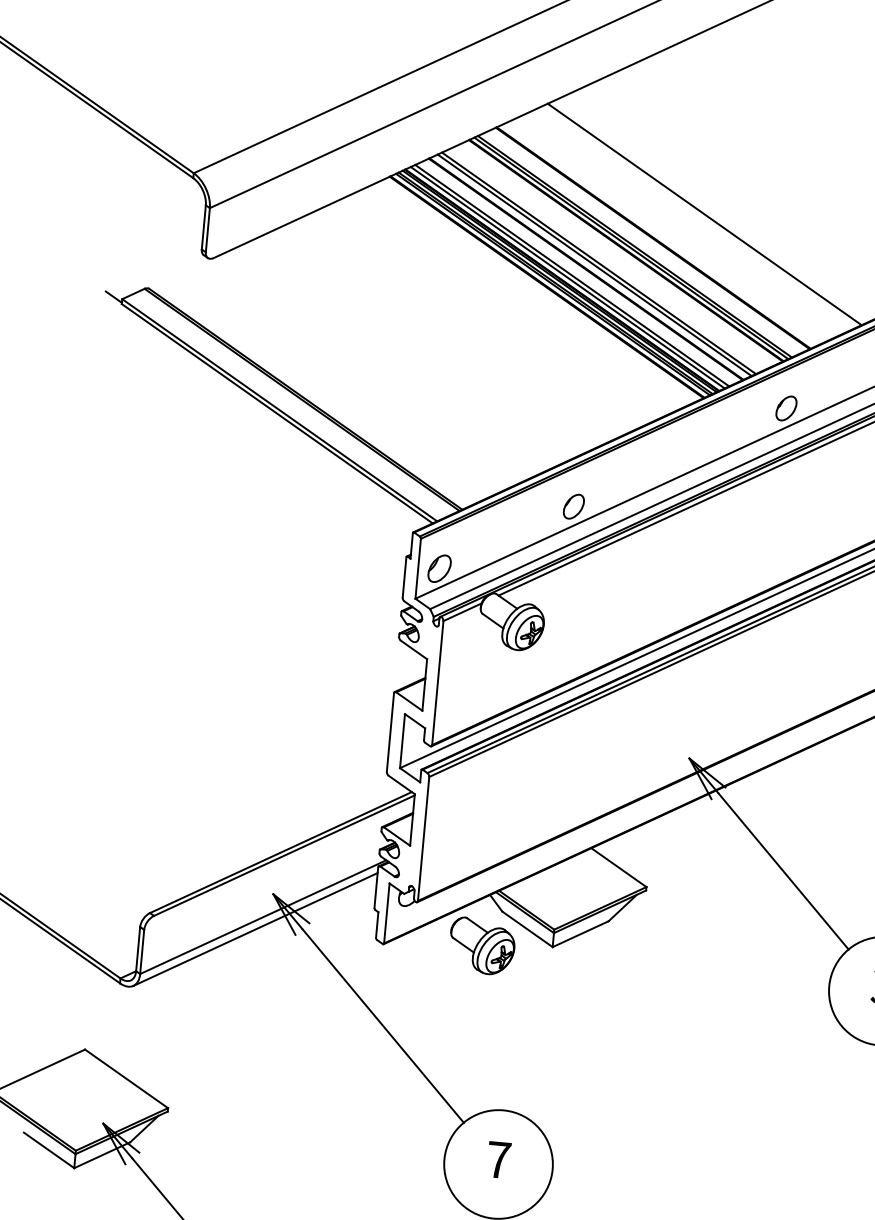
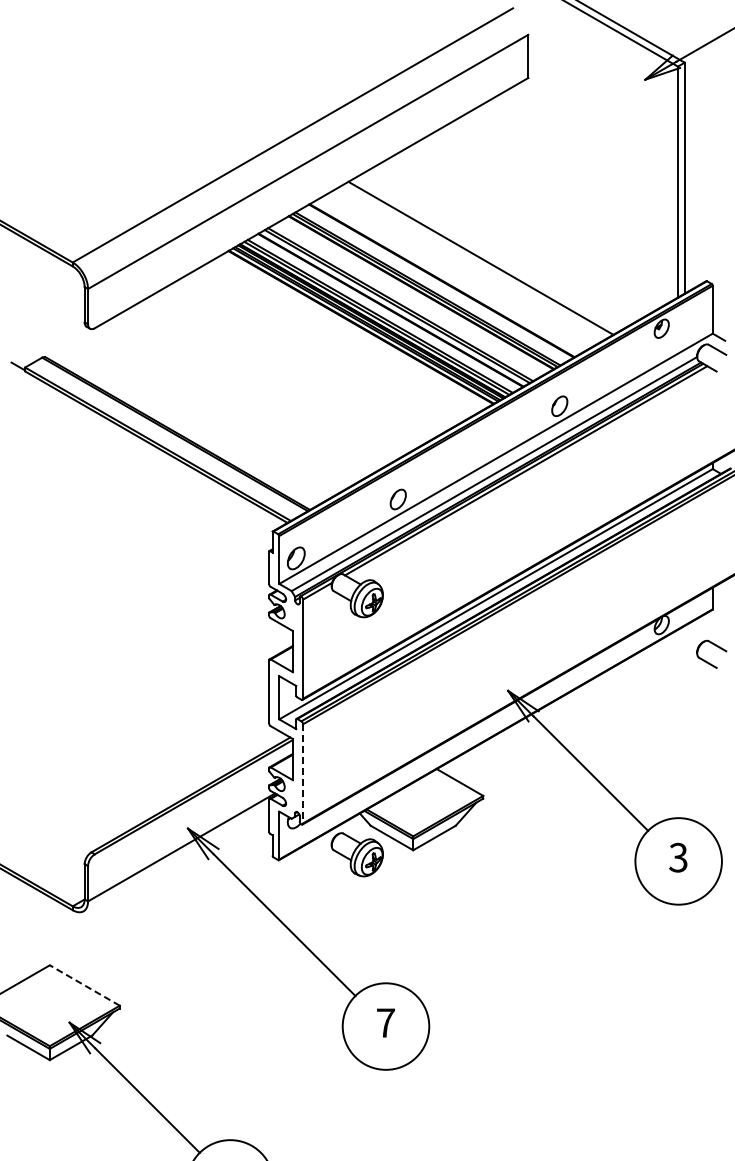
line: (424, 838) -> (303, 773), solid -> dashed
line: (255, 929) -> (176, 857), removed
line: (126, 1078) -> (84, 985), solid -> dashed

